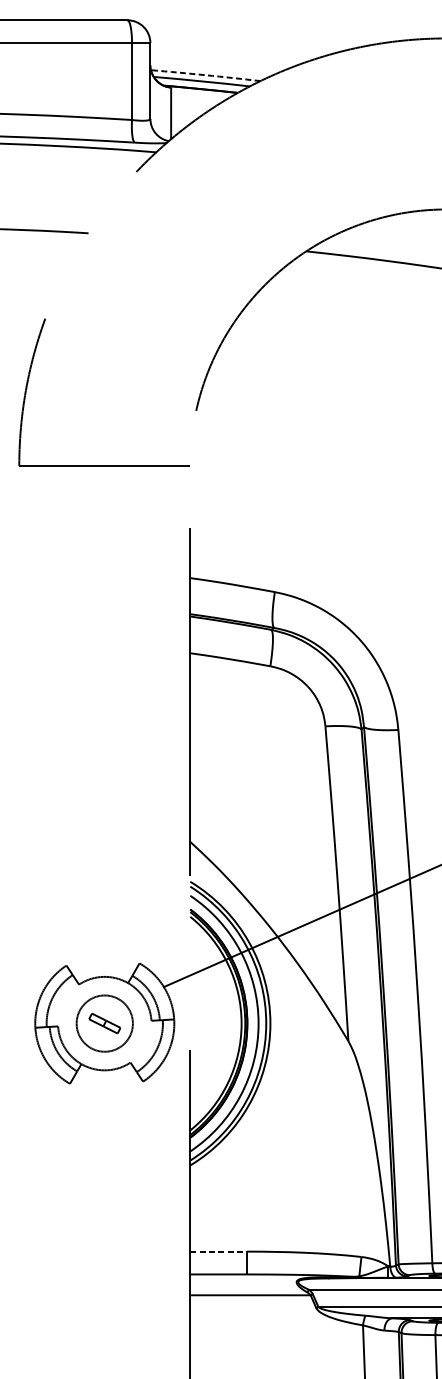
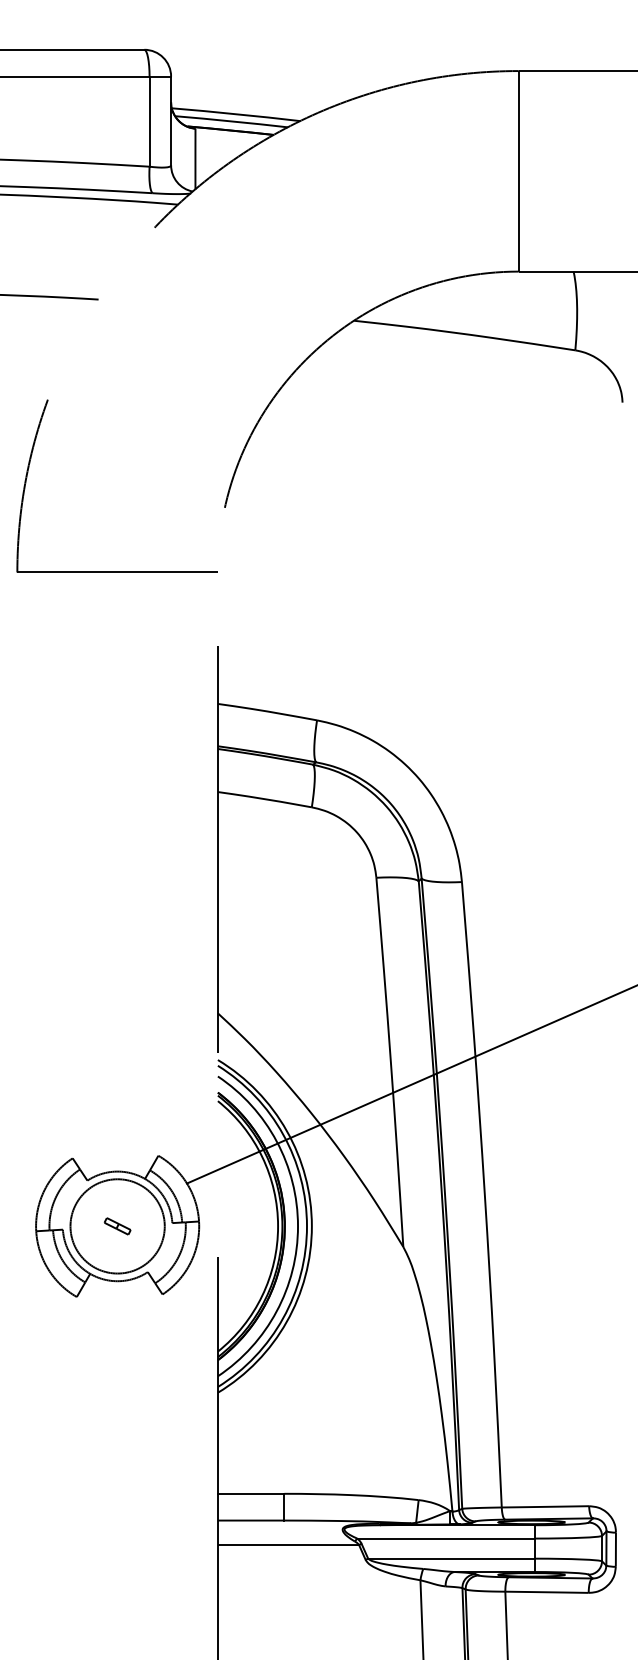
arc: (206, 75) -> (236, 114), dashed -> solid
circle: (104, 1023) -> (117, 1226), size x1.43
part: (104, 1023) -> (117, 1226), size x0.71
line: (218, 1251) -> (251, 1493), dashed -> solid

